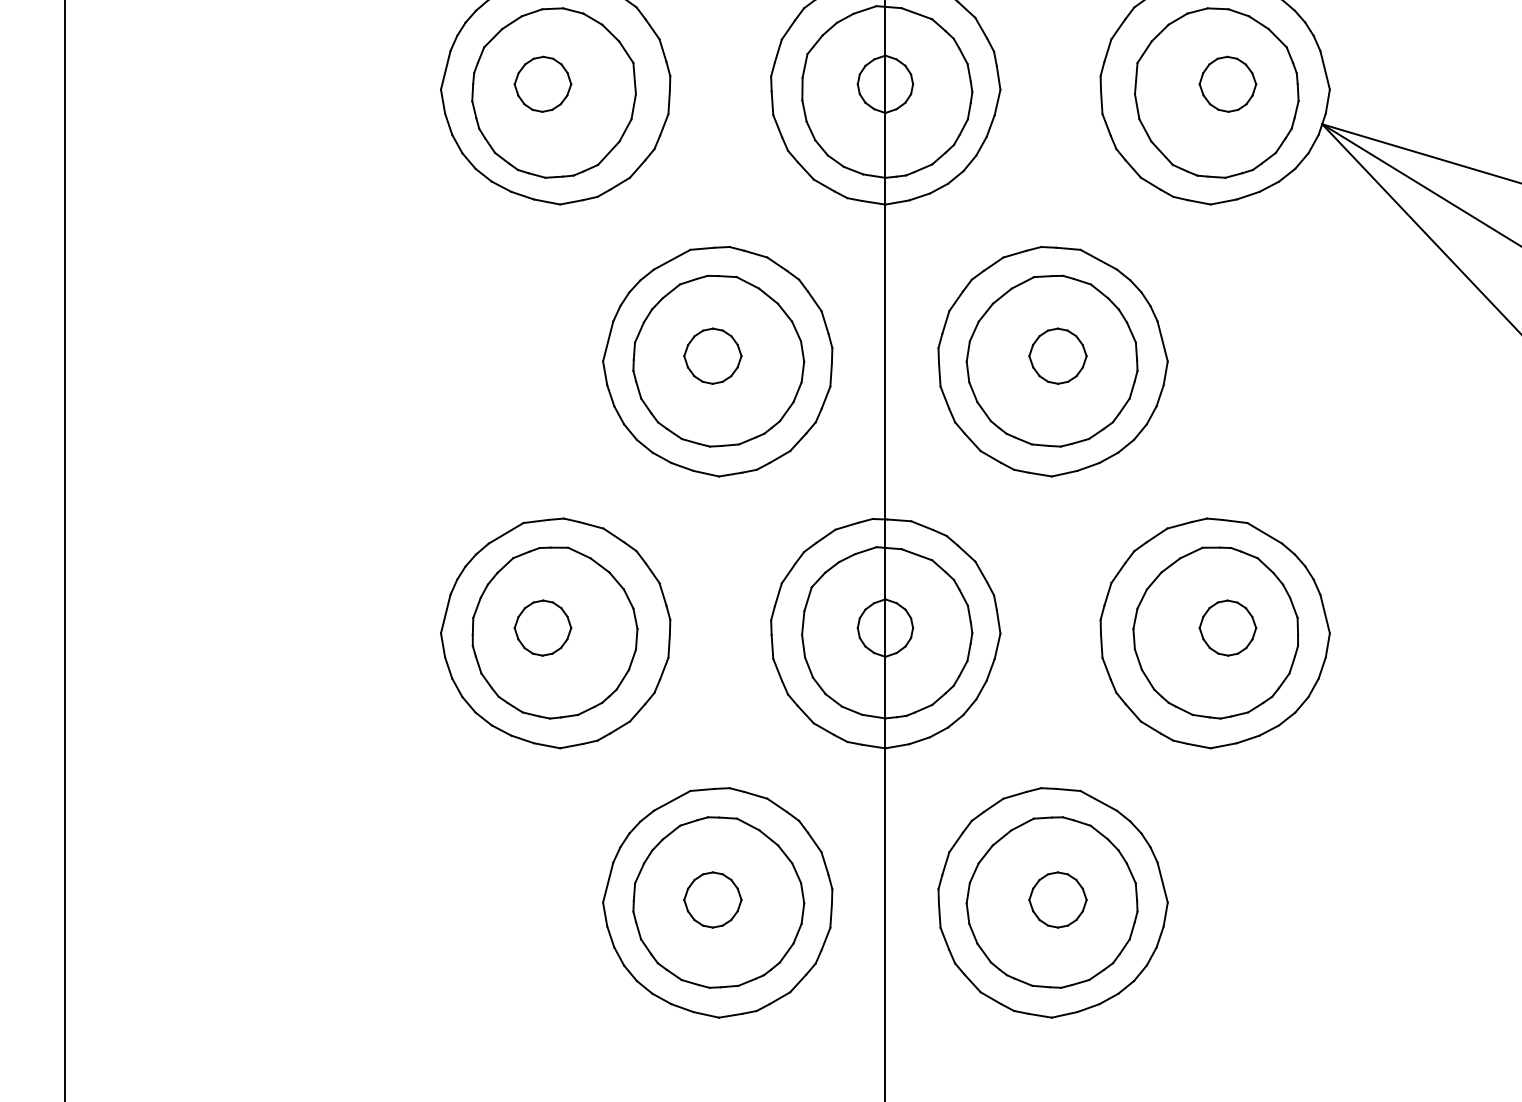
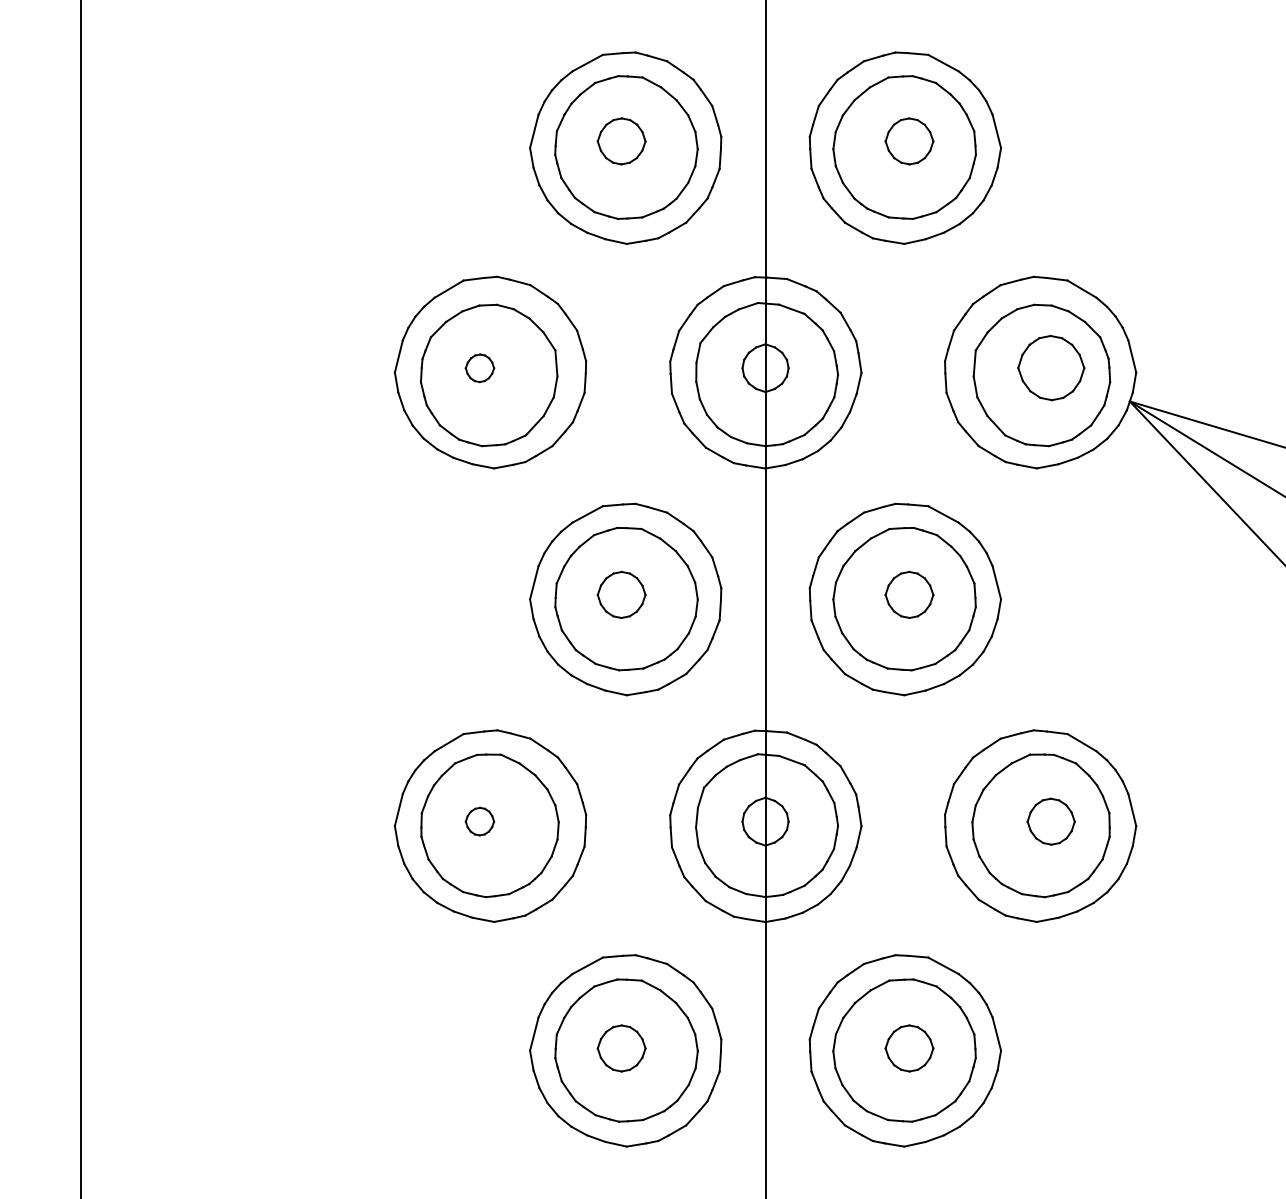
part: (542, 84) -> (479, 368), size x0.6
part: (1227, 84) -> (1050, 368), size x1.4
part: (542, 627) -> (479, 821), size x0.6

